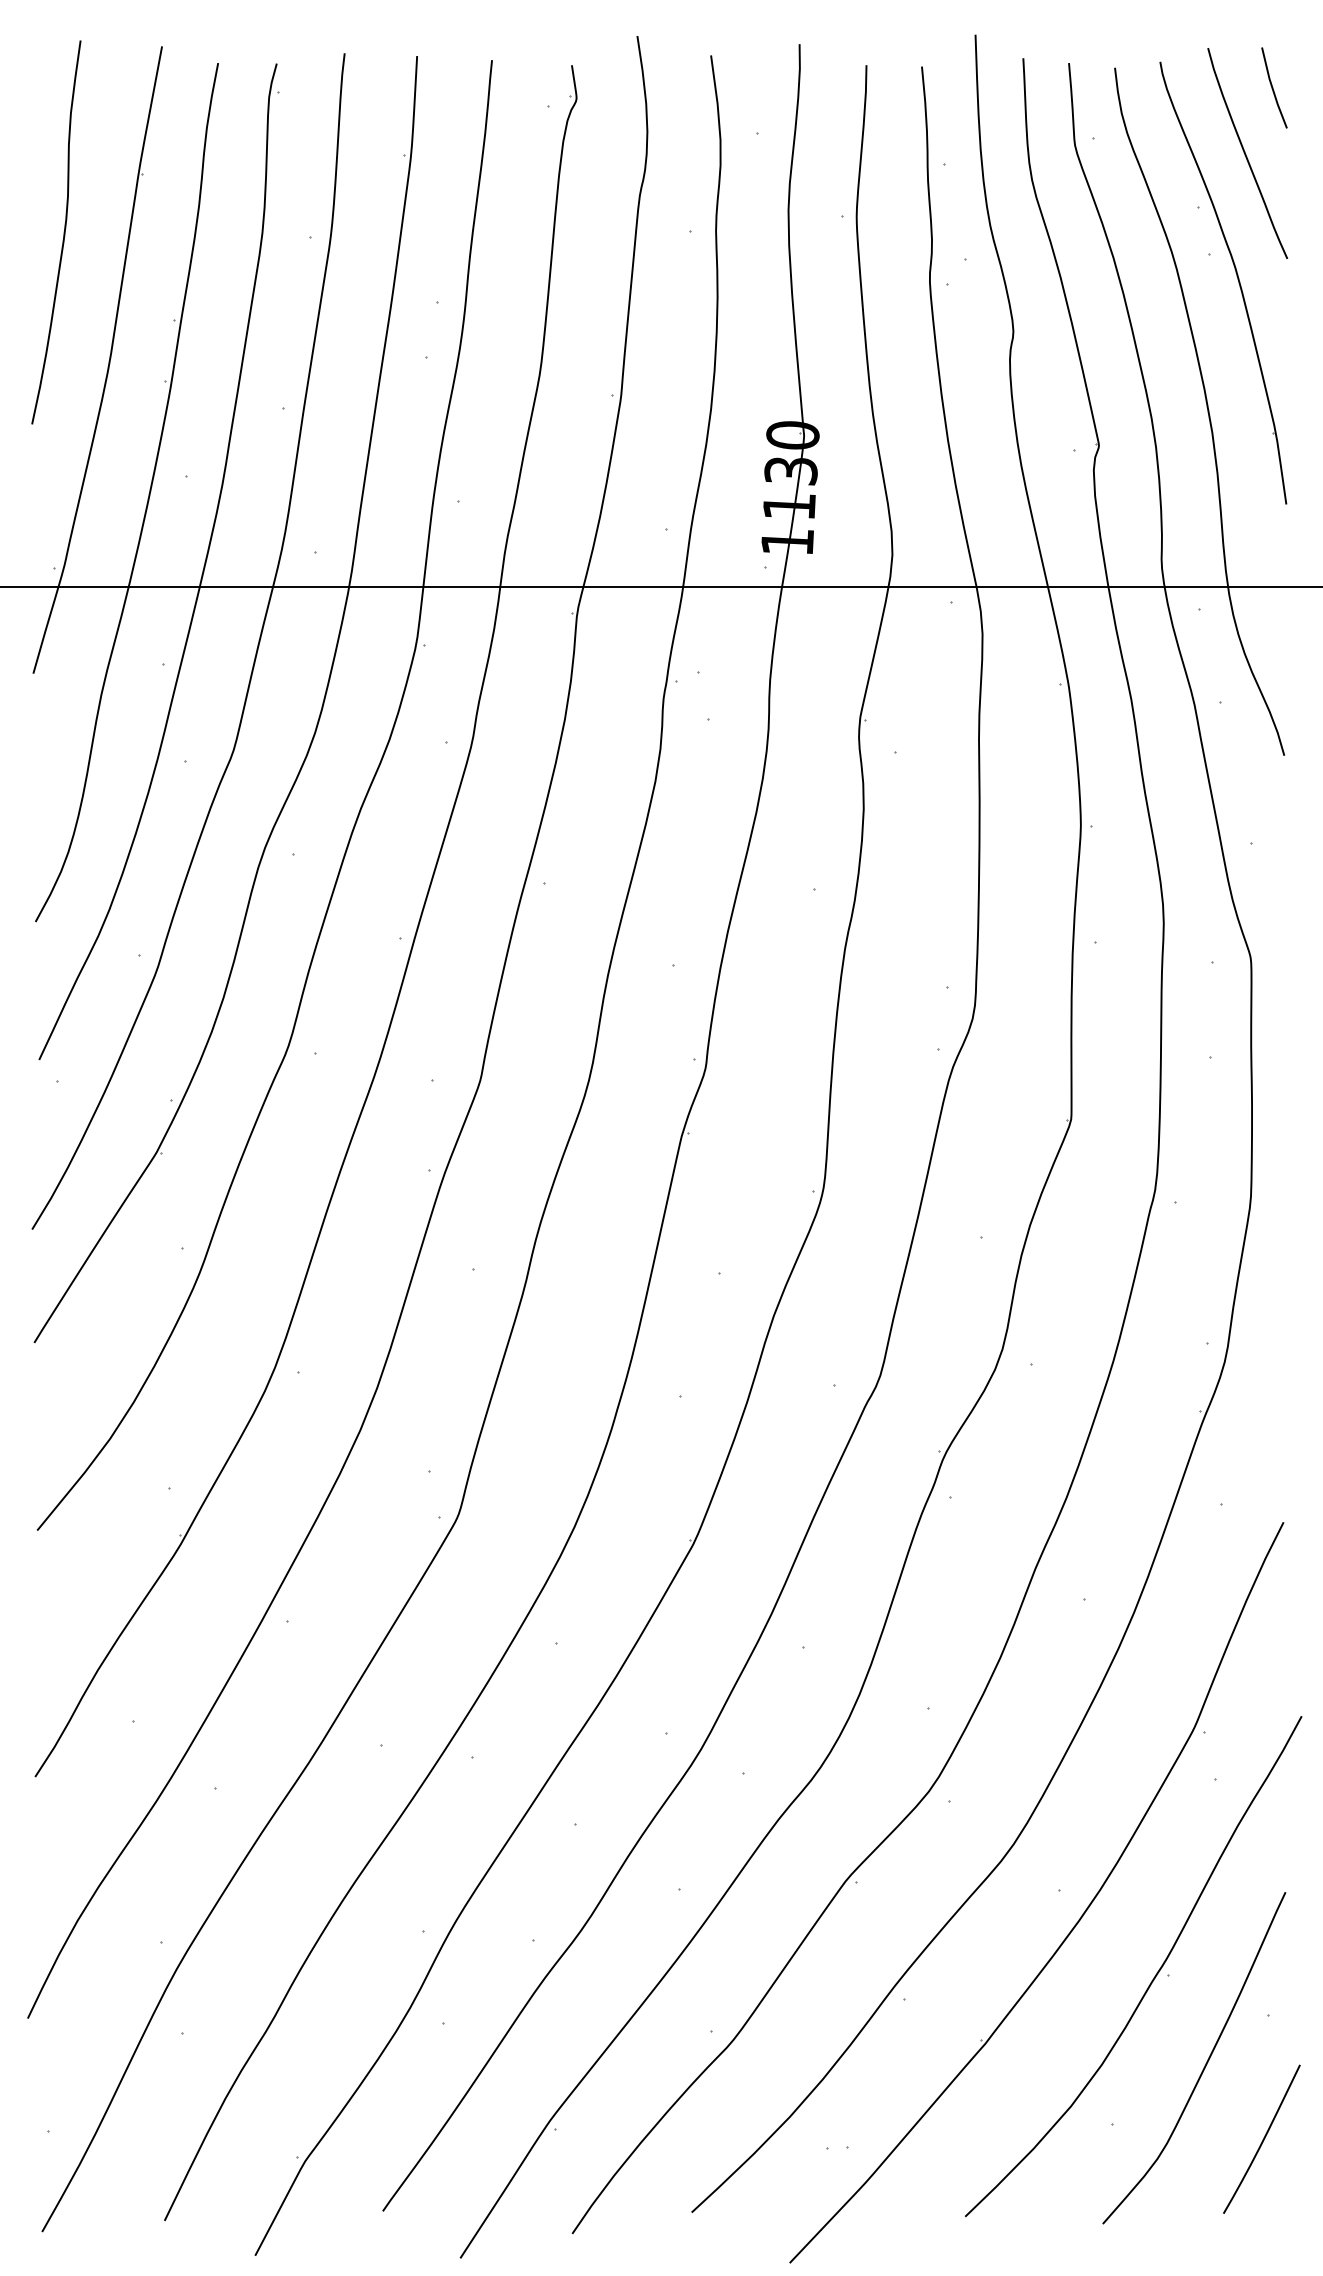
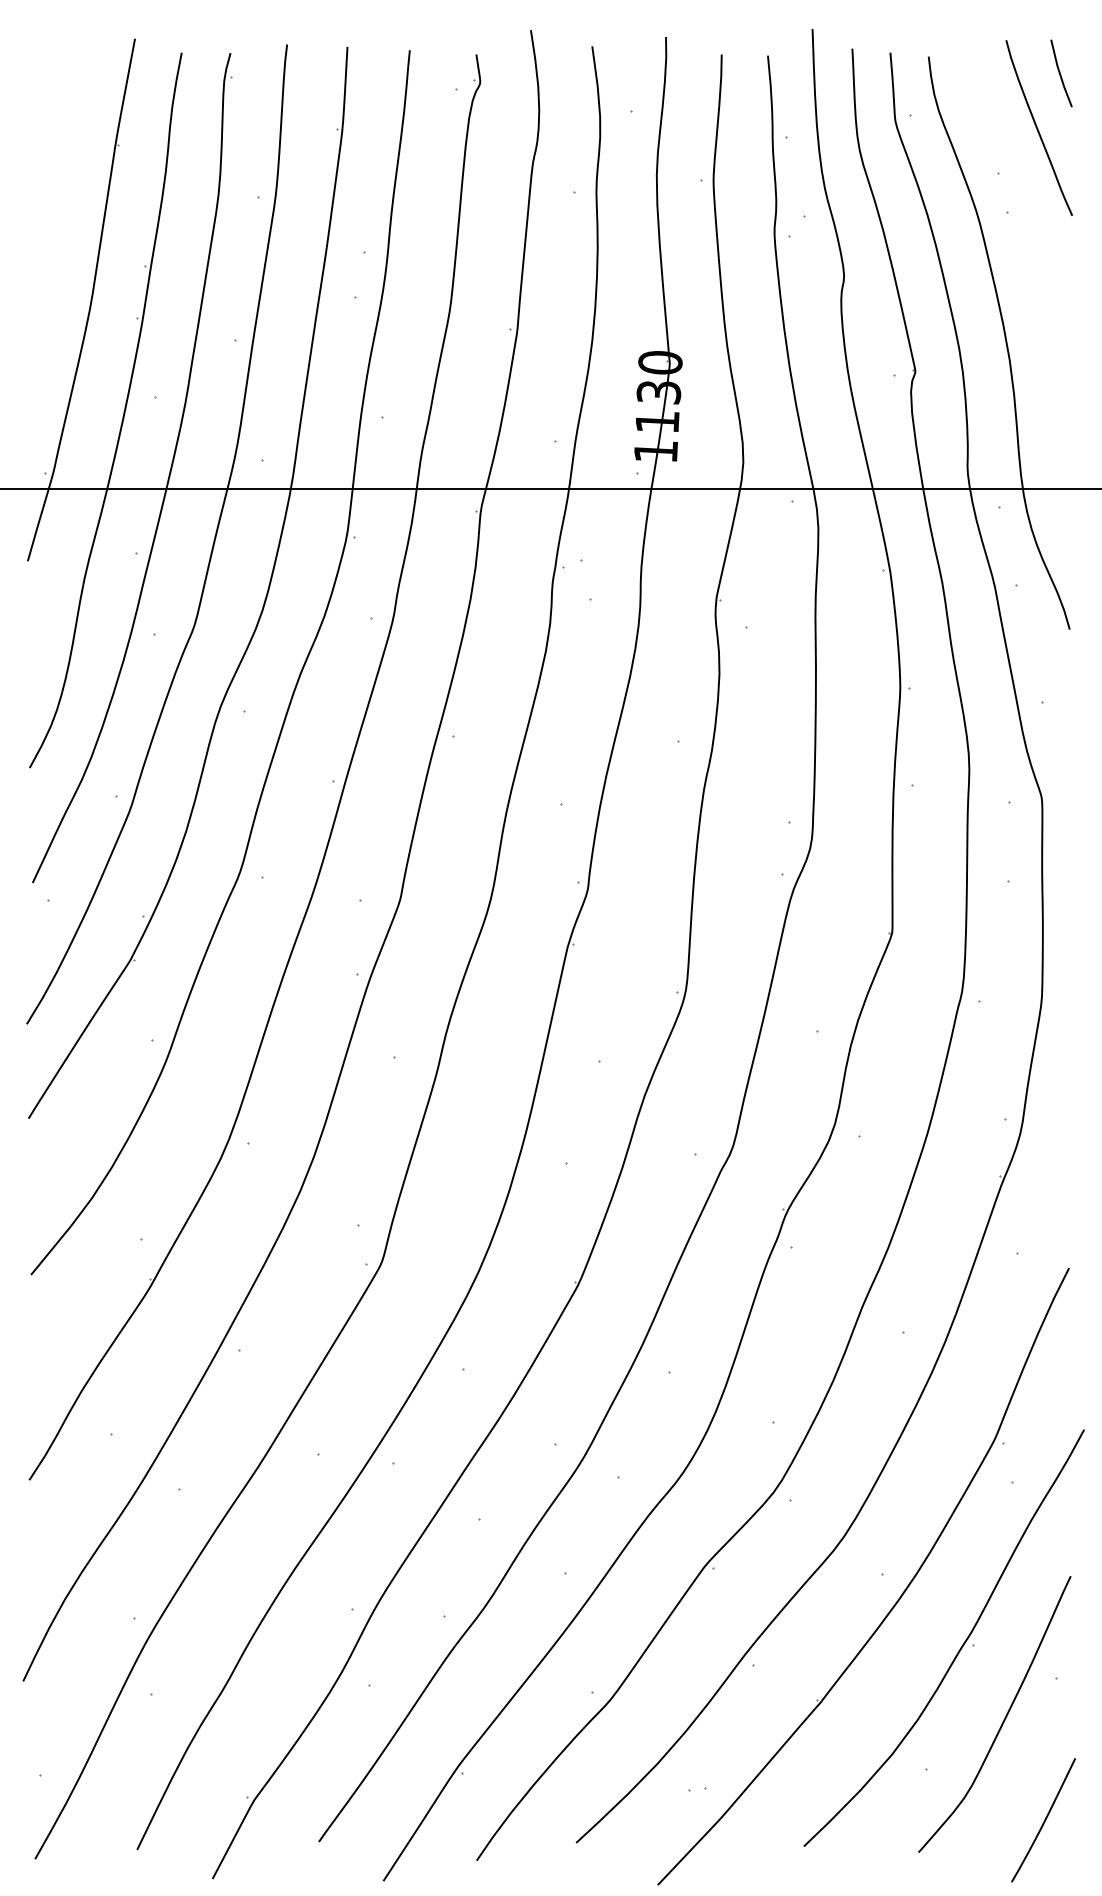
curve: (63, 232) -> (52, 193), removed
part: (1236, 276) -> (1029, 230), removed
curve: (1262, 2139) -> (1044, 1820), moved

